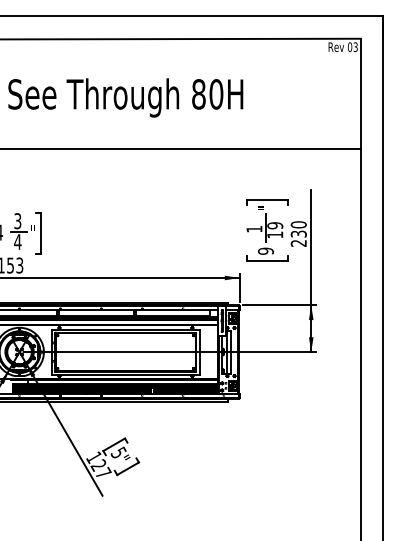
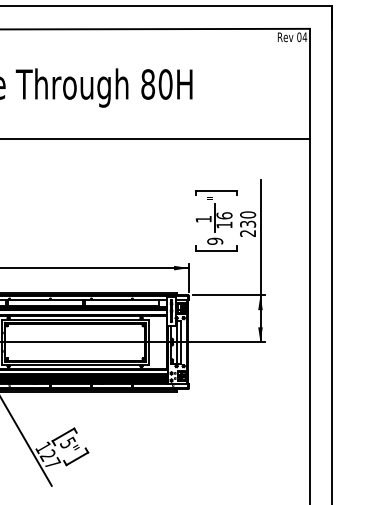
text: (355, 46) -> (304, 36), 03 -> 04
text: (275, 225) -> (224, 215), 19 -> 16

